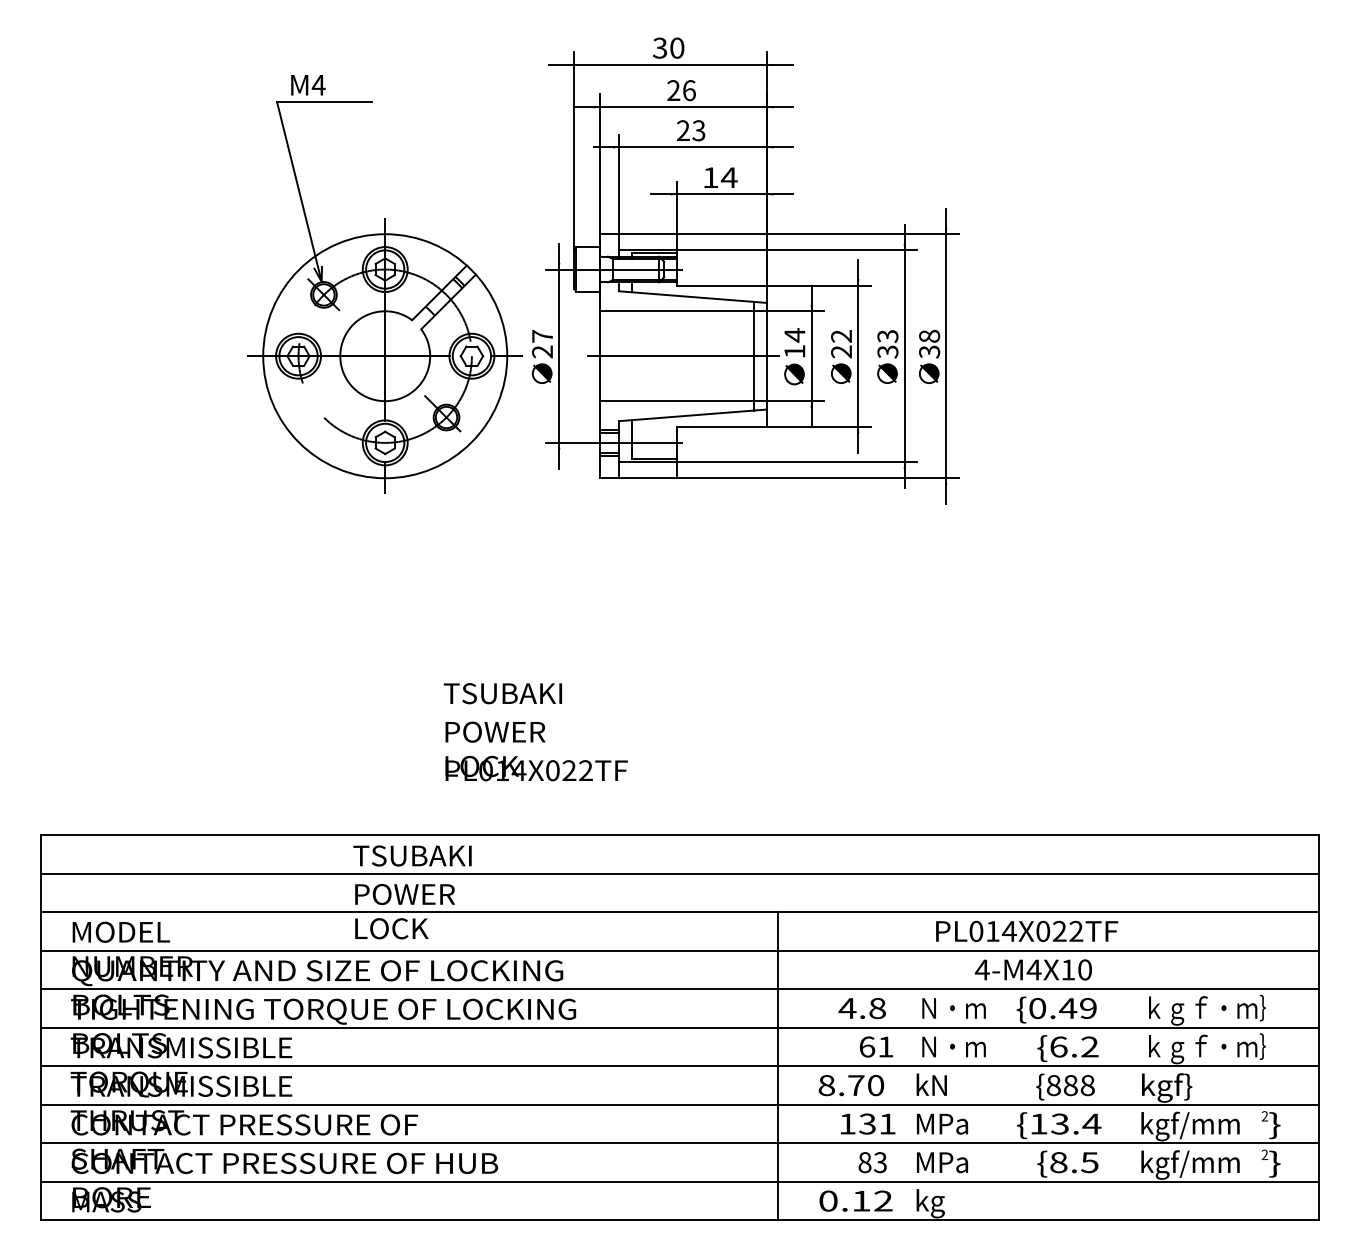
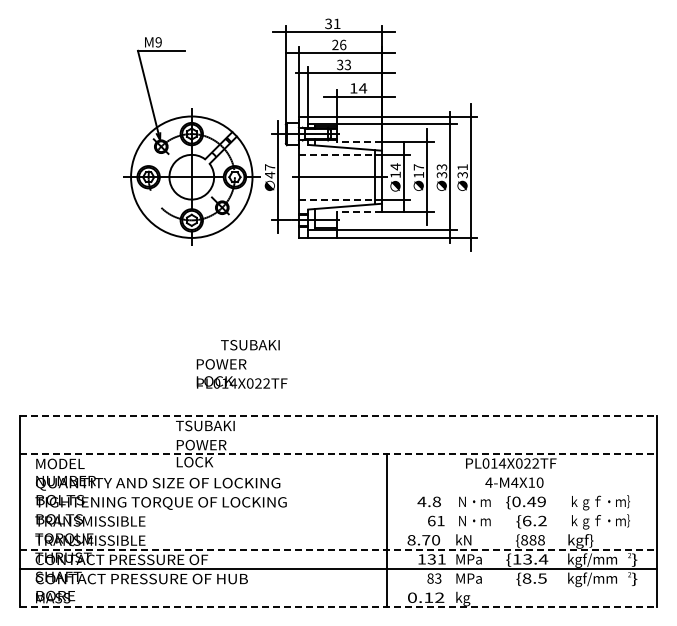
text: (675, 47) -> (336, 23), 30 -> 31
text: (318, 85) -> (158, 42), M4 -> M9
text: (684, 131) -> (340, 65), 23 -> 33
line: (720, 286) -> (358, 142), solid -> dashed
line: (677, 310) -> (337, 154), solid -> dashed
text: (929, 336) -> (462, 167), 38 -> 31
text: (840, 344) -> (418, 171), 22 -> 17
text: (541, 350) -> (269, 174), 27 -> 47
line: (677, 400) -> (337, 199), solid -> dashed
line: (720, 427) -> (358, 212), solid -> dashed
text: (535, 750) -> (241, 373), moved
line: (680, 834) -> (338, 415), solid -> dashed
line: (680, 873) -> (338, 434), removed
line: (680, 911) -> (338, 453), solid -> dashed
line: (680, 951) -> (338, 473), removed
line: (680, 989) -> (338, 492), removed
line: (680, 1027) -> (338, 511), removed
line: (680, 1065) -> (338, 530), removed
line: (680, 1104) -> (338, 549), solid -> dashed
line: (680, 1182) -> (338, 588), removed
line: (680, 1220) -> (338, 607), solid -> dashed

